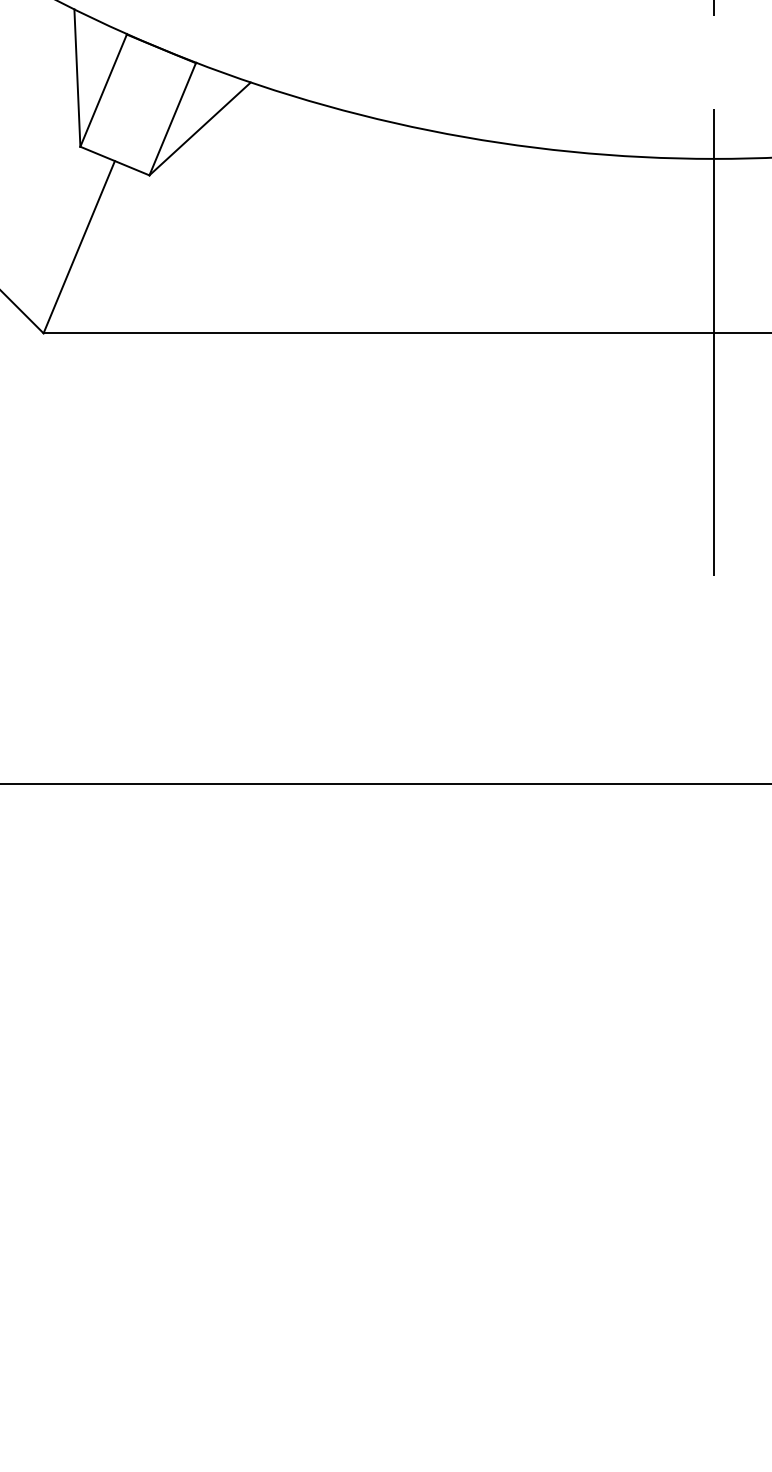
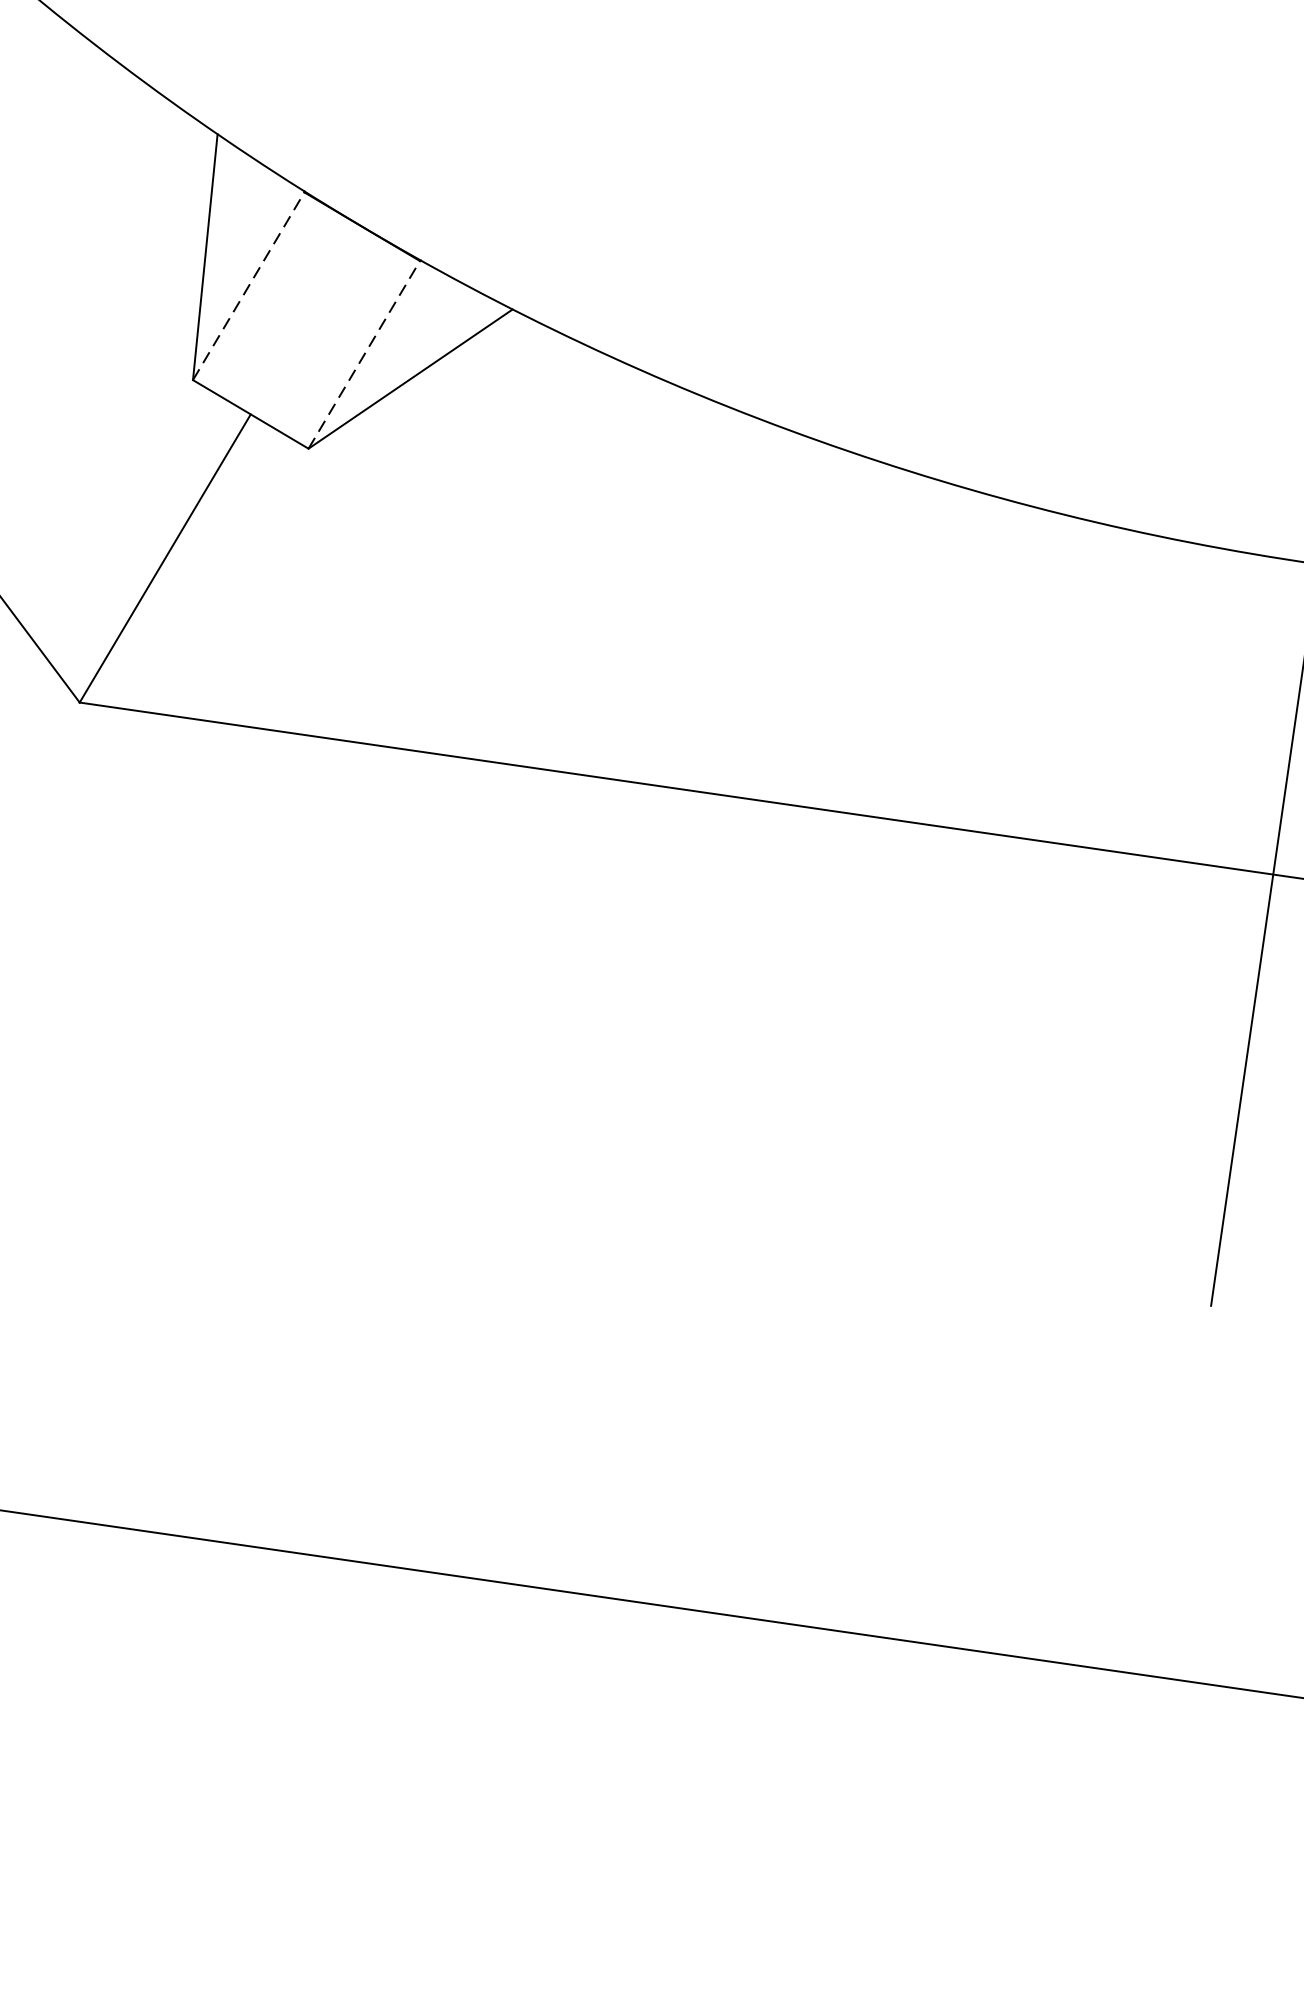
line: (103, 90) -> (248, 285), solid -> dashed
line: (172, 119) -> (363, 355), solid -> dashed

